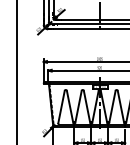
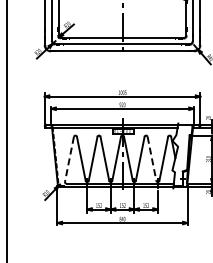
line: (61, 107) -> (69, 159), solid -> dashed
line: (121, 107) -> (152, 159), solid -> dashed

